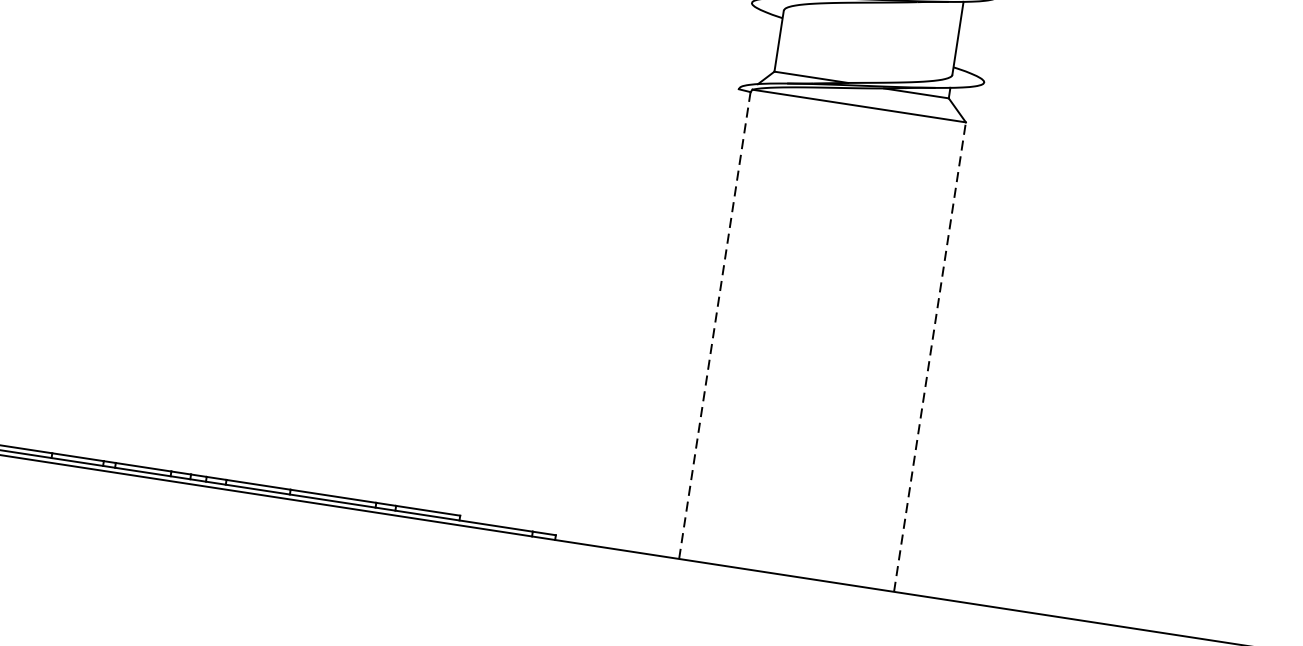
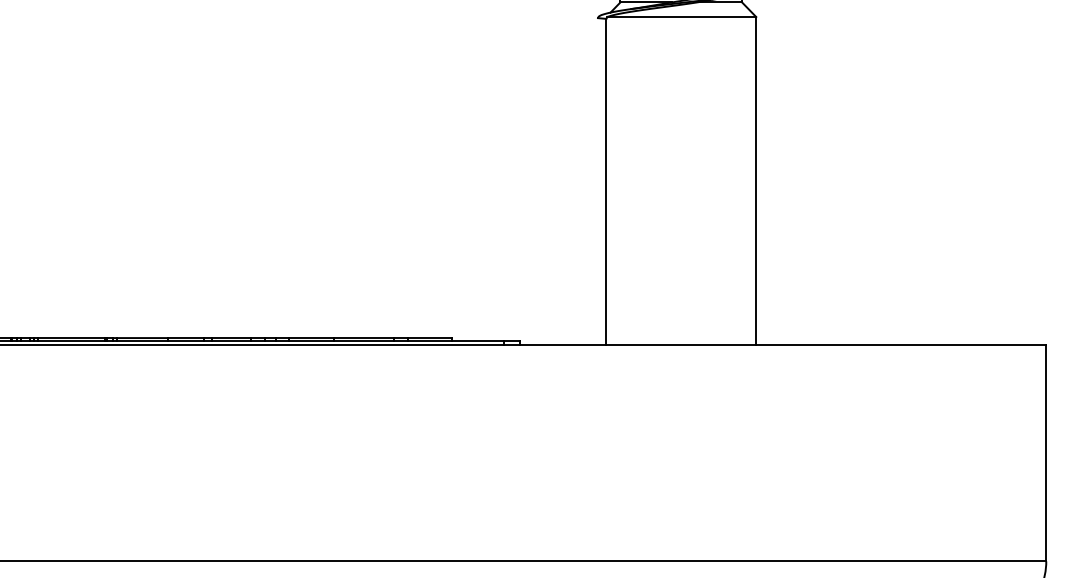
line: (715, 326) -> (606, 182), dashed -> solid
line: (930, 356) -> (756, 180), dashed -> solid

